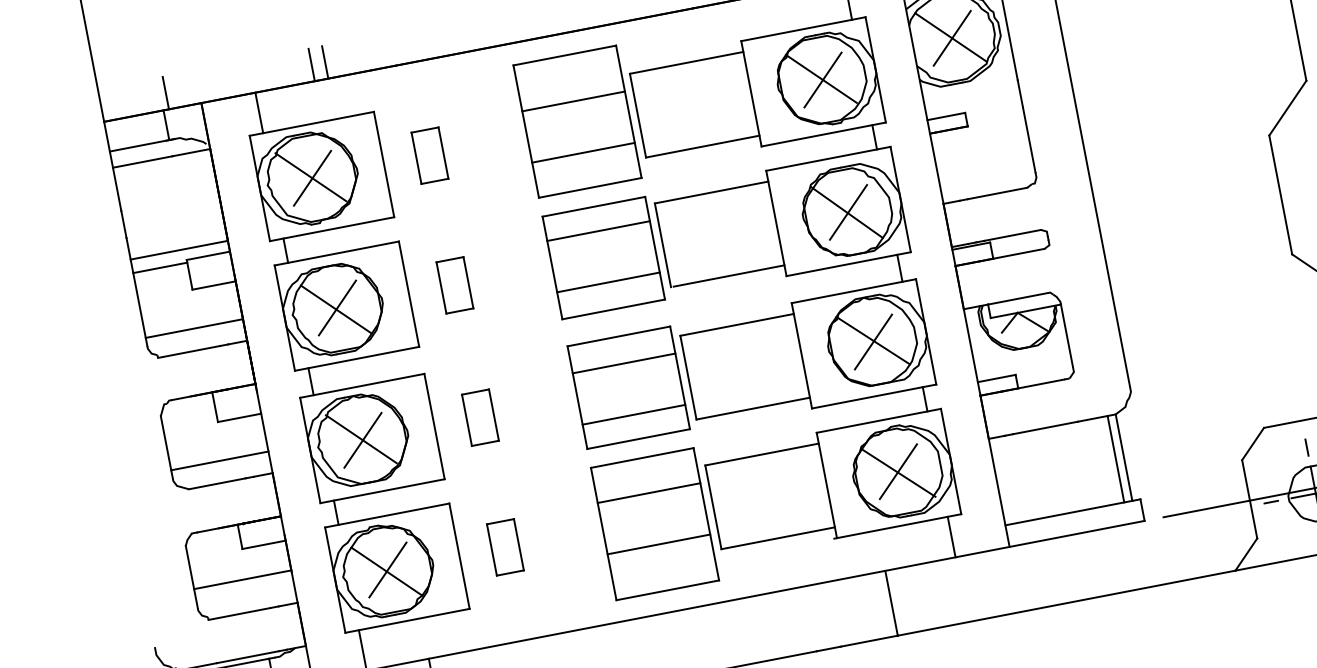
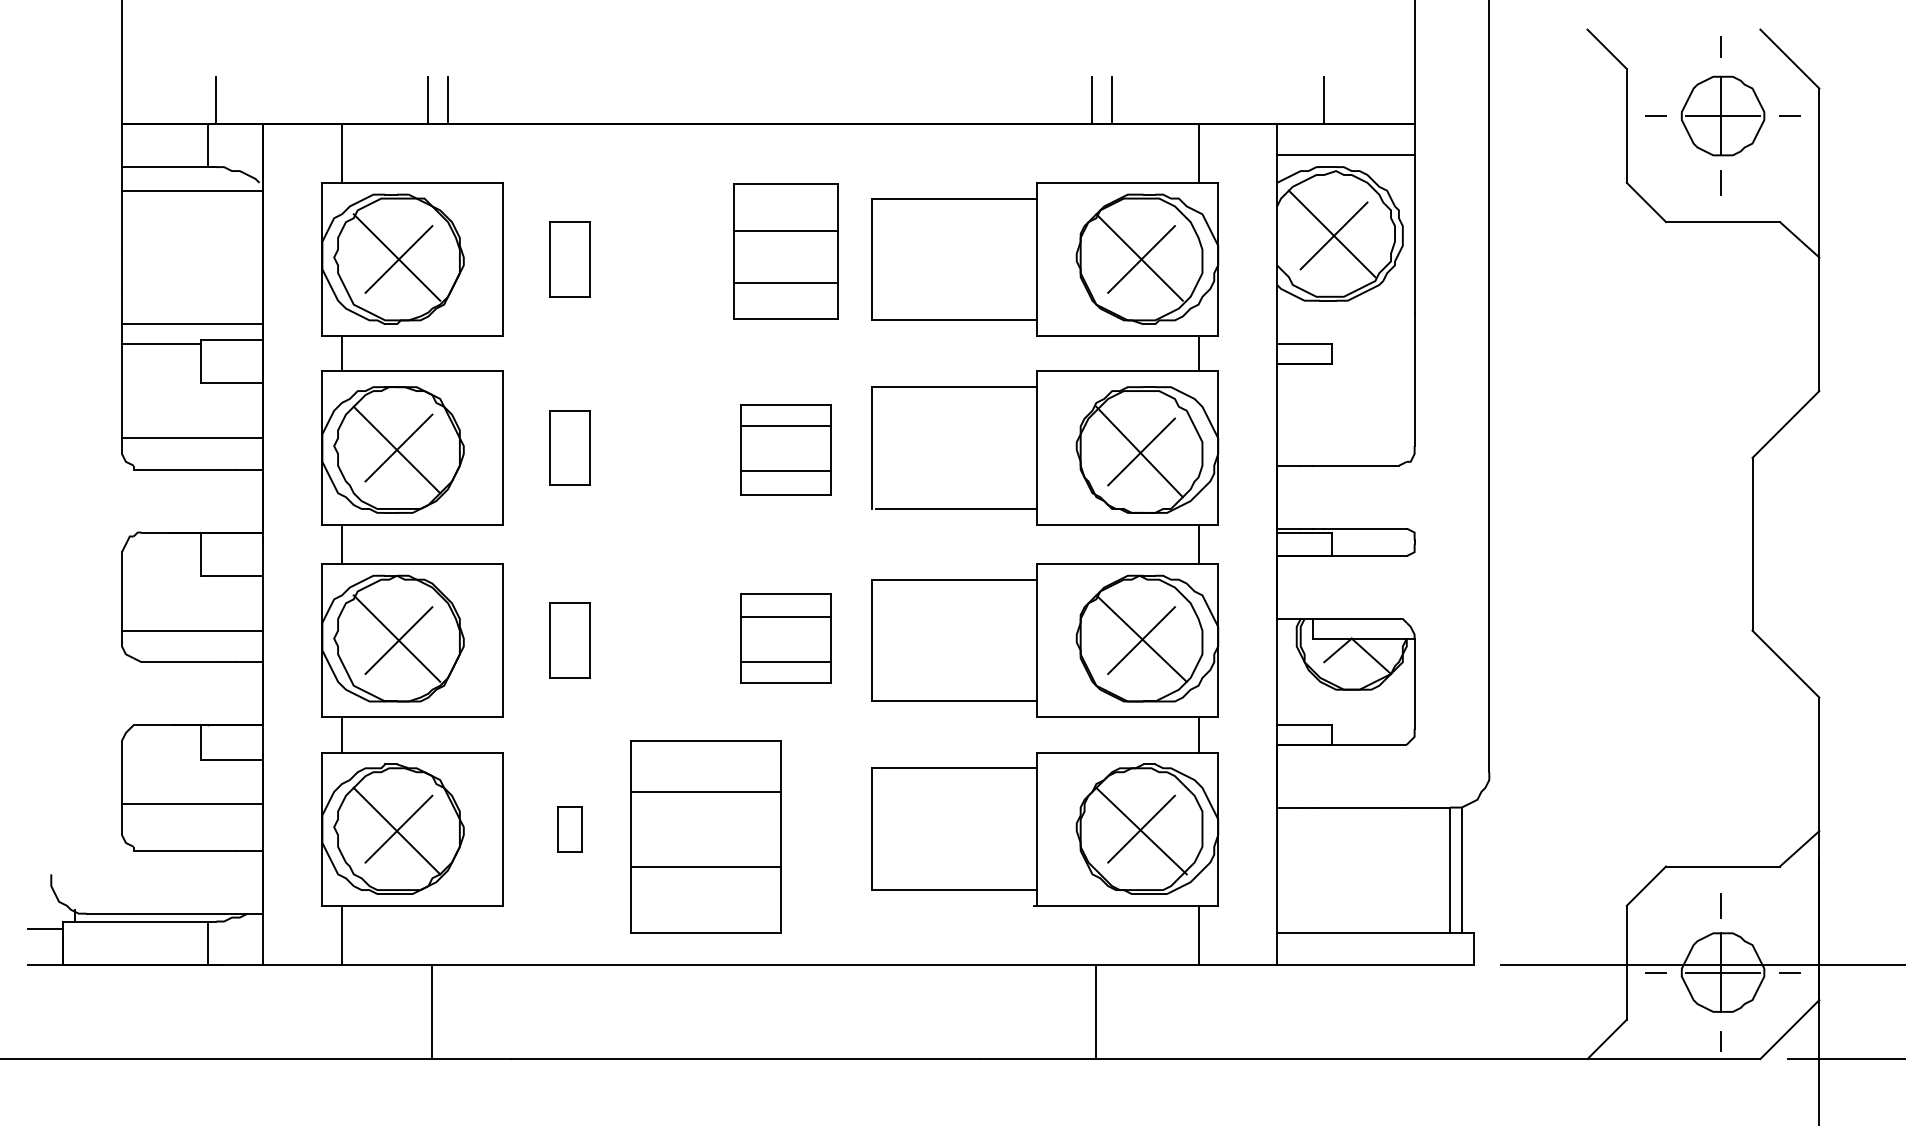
part: (577, 121) -> (785, 251), size x0.7
part: (603, 257) -> (785, 449), size x0.6
part: (628, 387) -> (785, 638), size x0.6
part: (654, 523) -> (705, 836), moved
part: (505, 547) -> (569, 829), size x0.6

